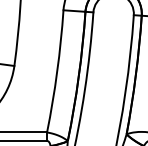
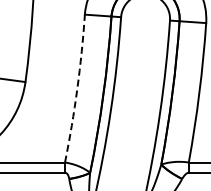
arc: (57, 71) -> (77, 88), solid -> dashed

